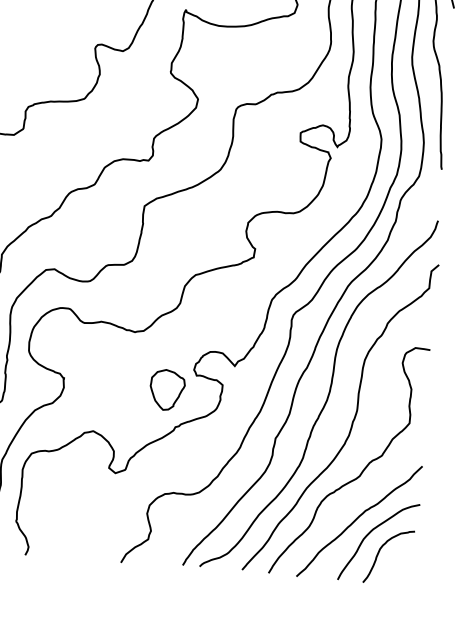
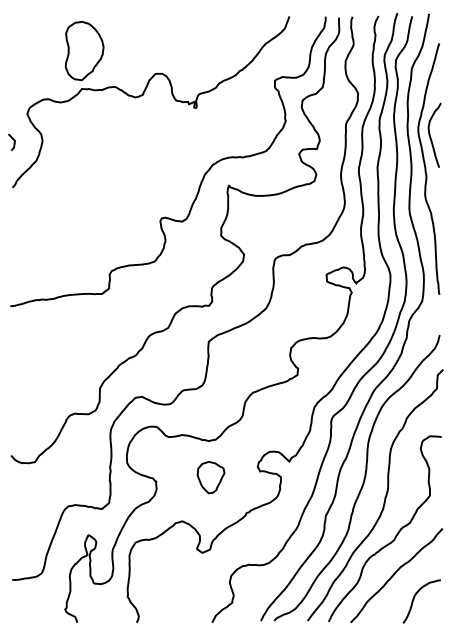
part: (166, 389) -> (210, 477), moved
curve: (371, 533) -> (406, 584), removed

